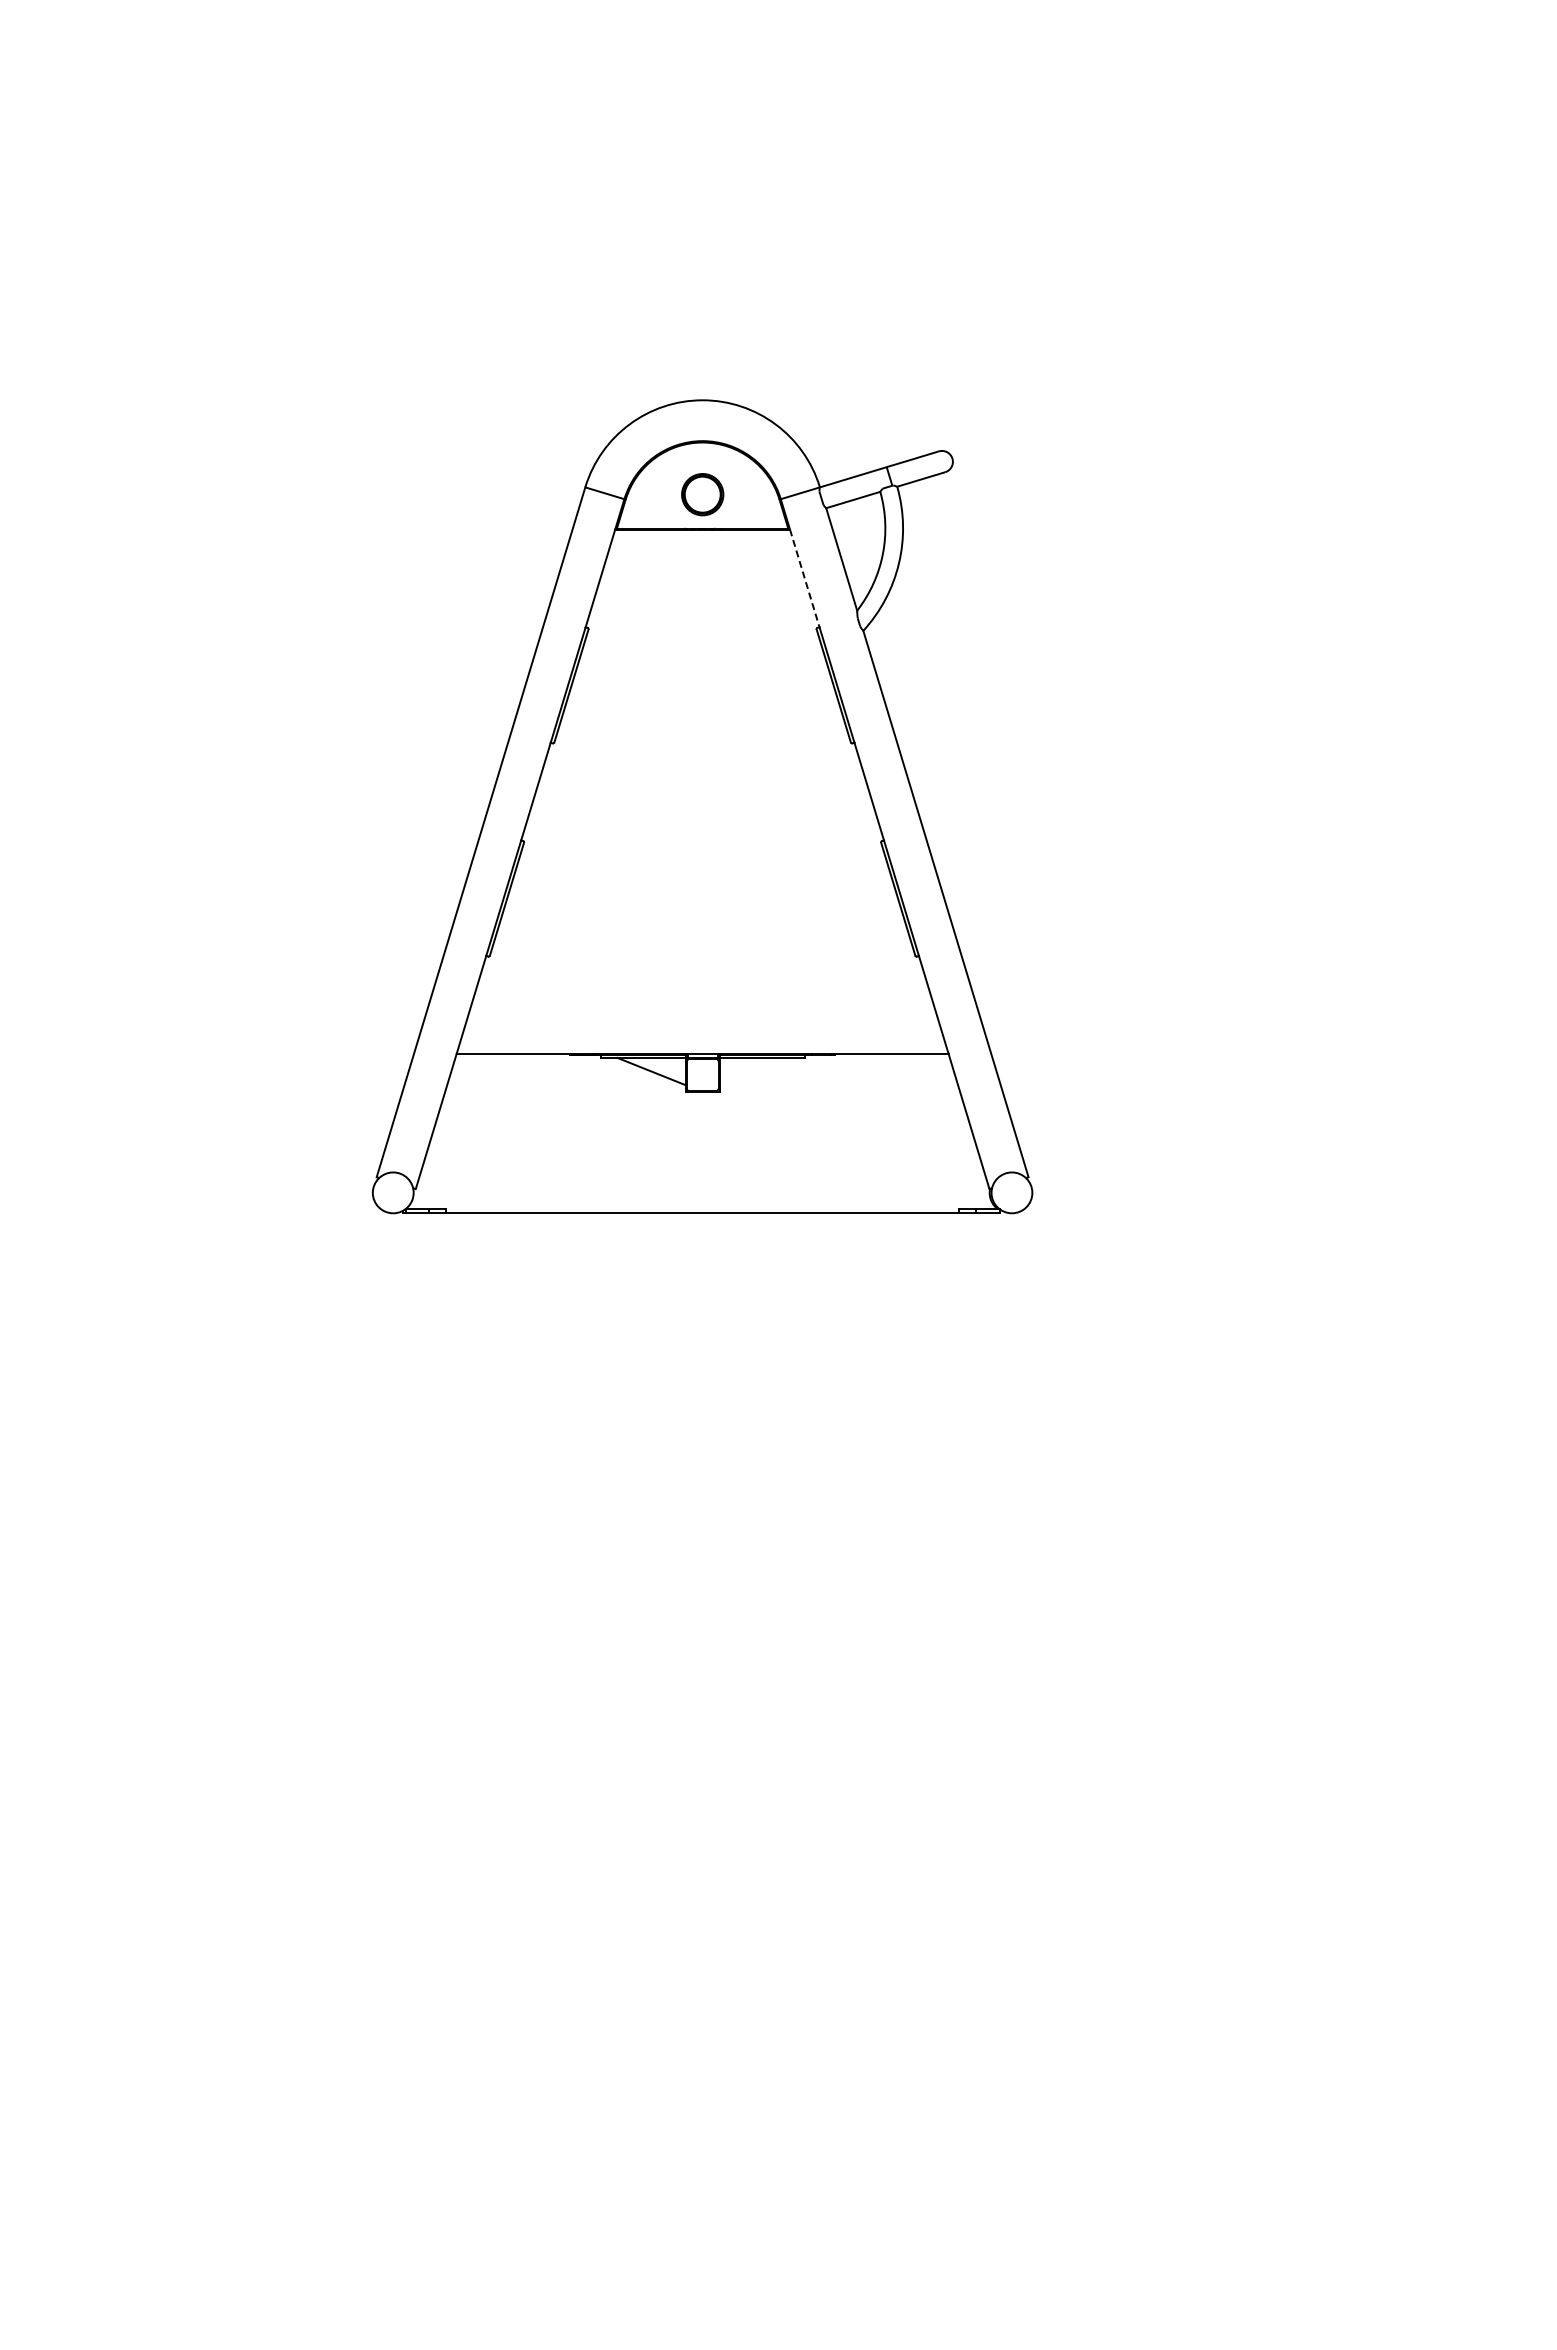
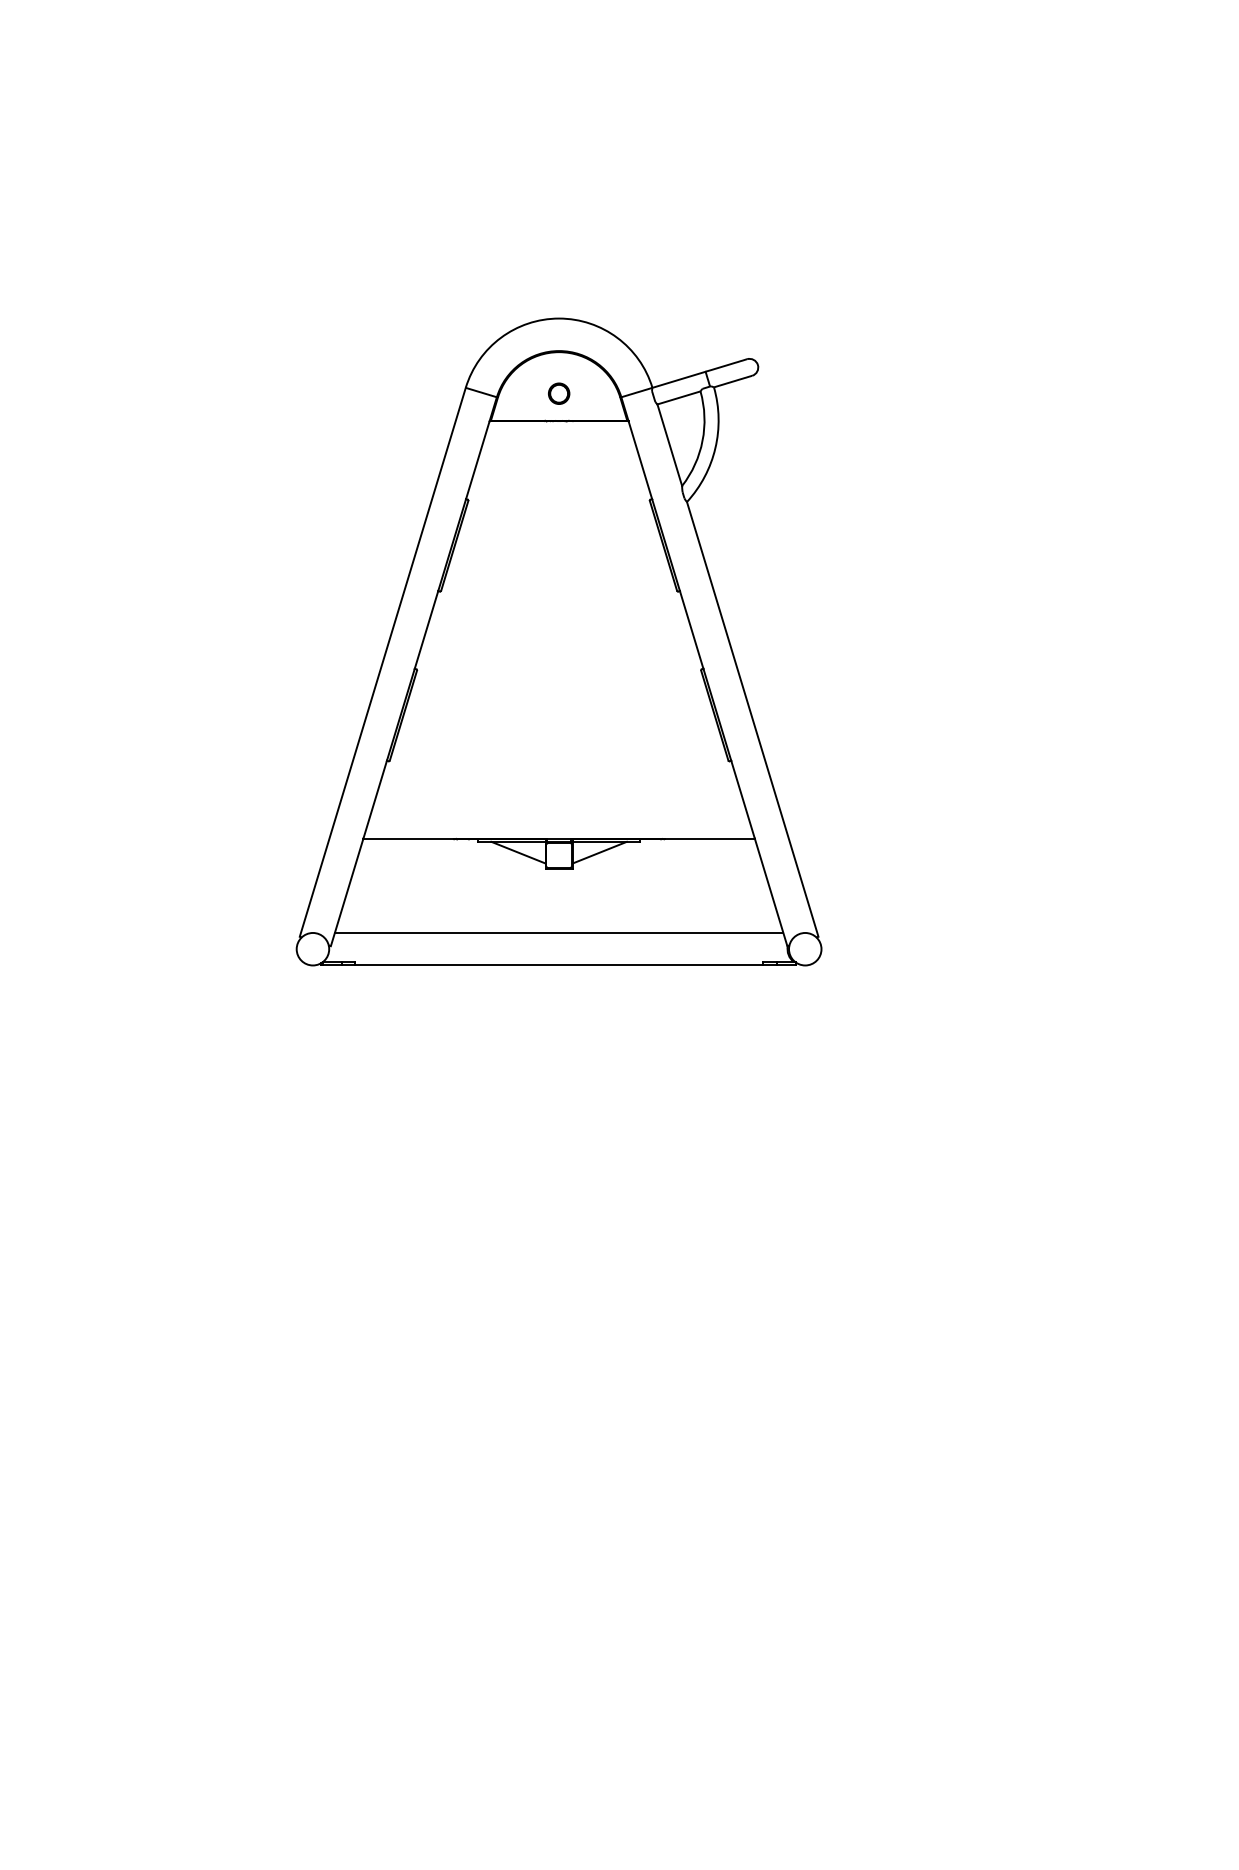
part: (702, 494) -> (559, 393), size x0.62
line: (804, 578) -> (640, 460), dashed -> solid
line: (753, 1071) -> (599, 852), added
line: (702, 1172) -> (559, 933), added

